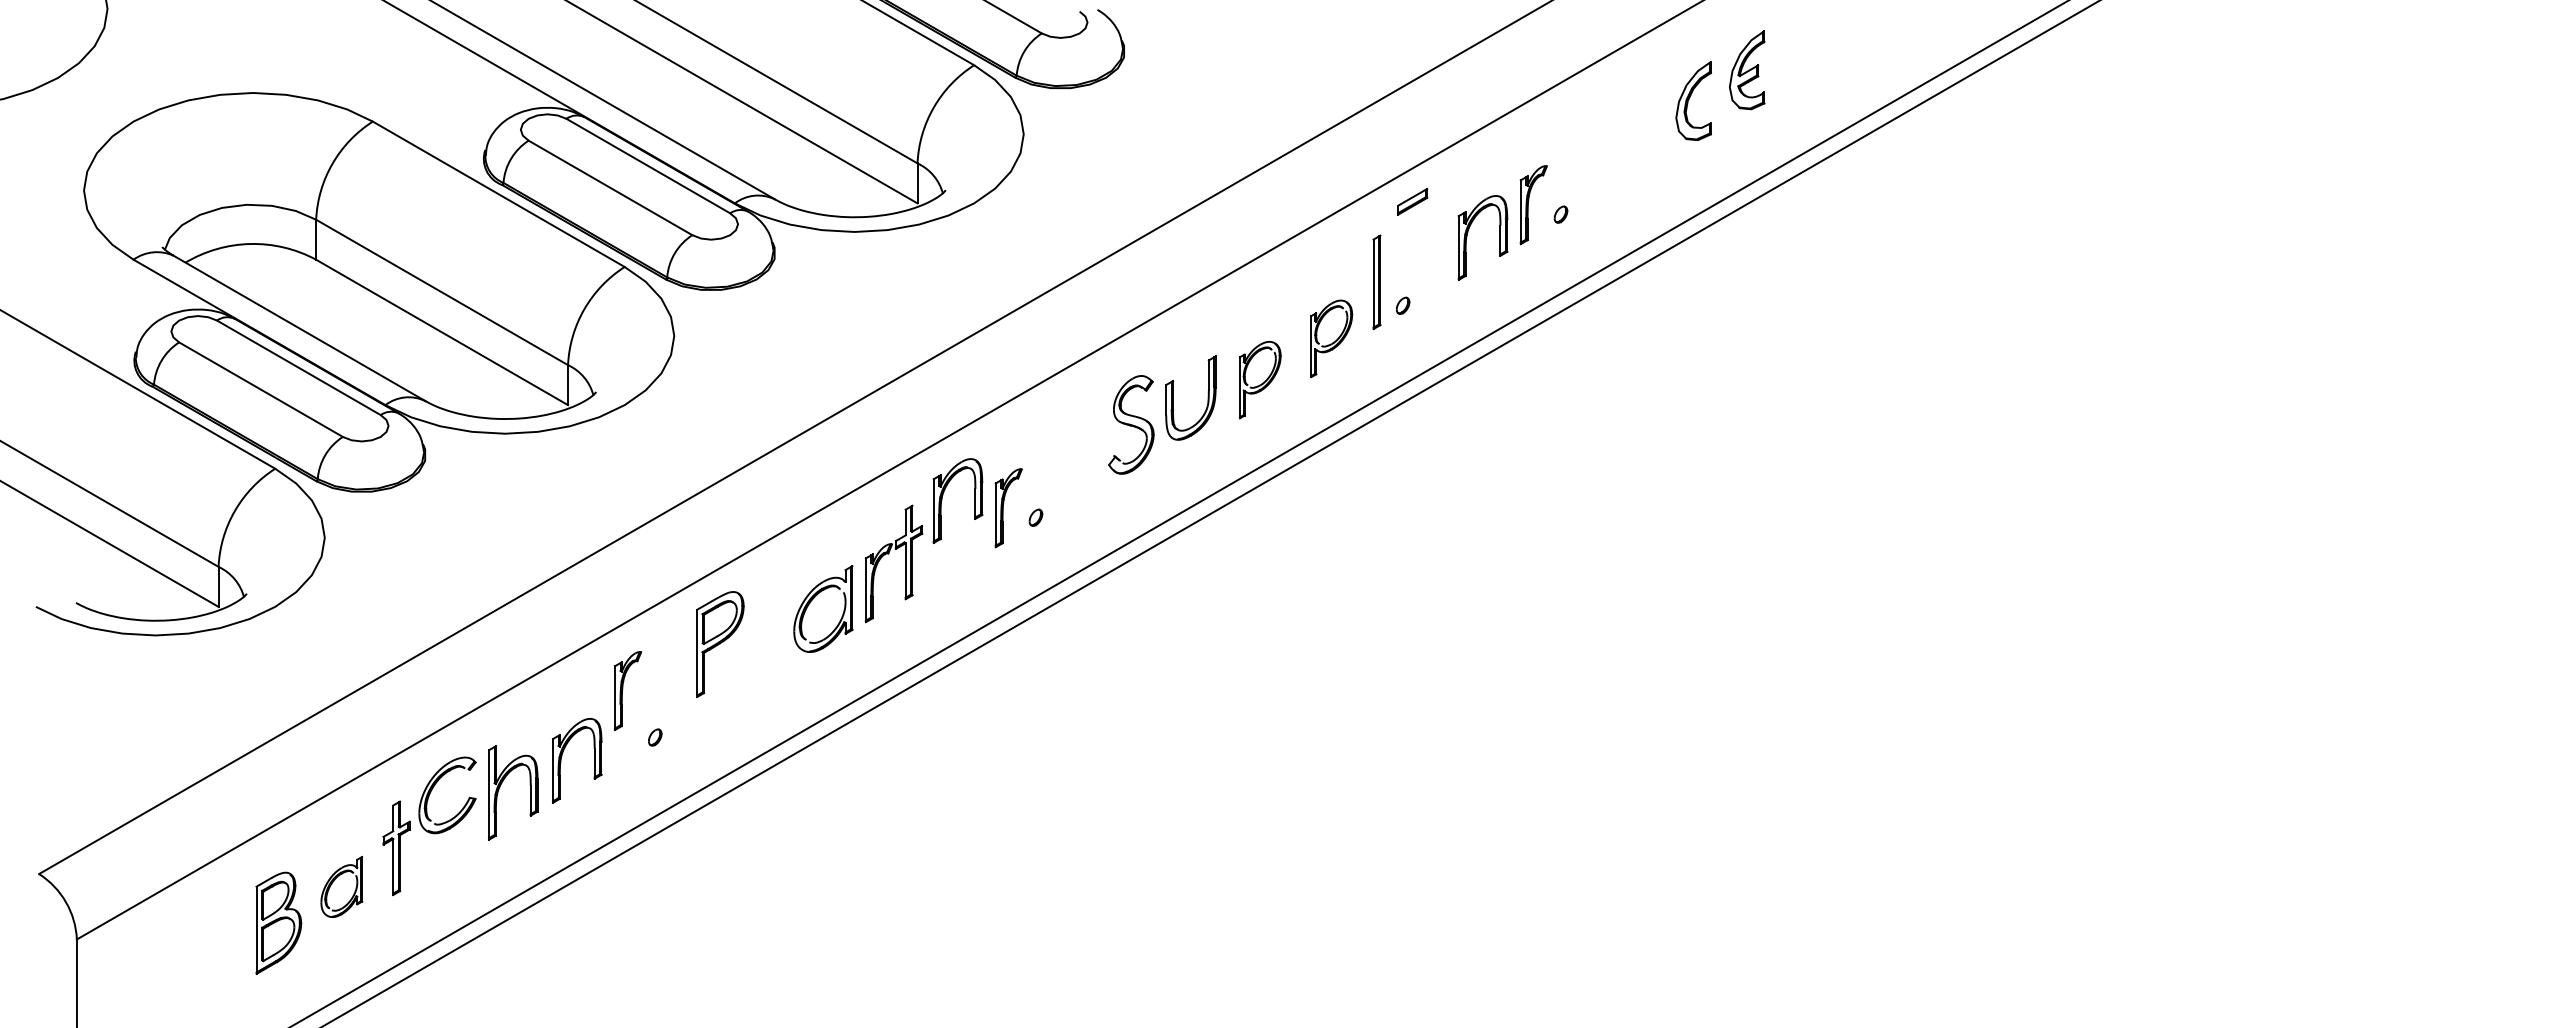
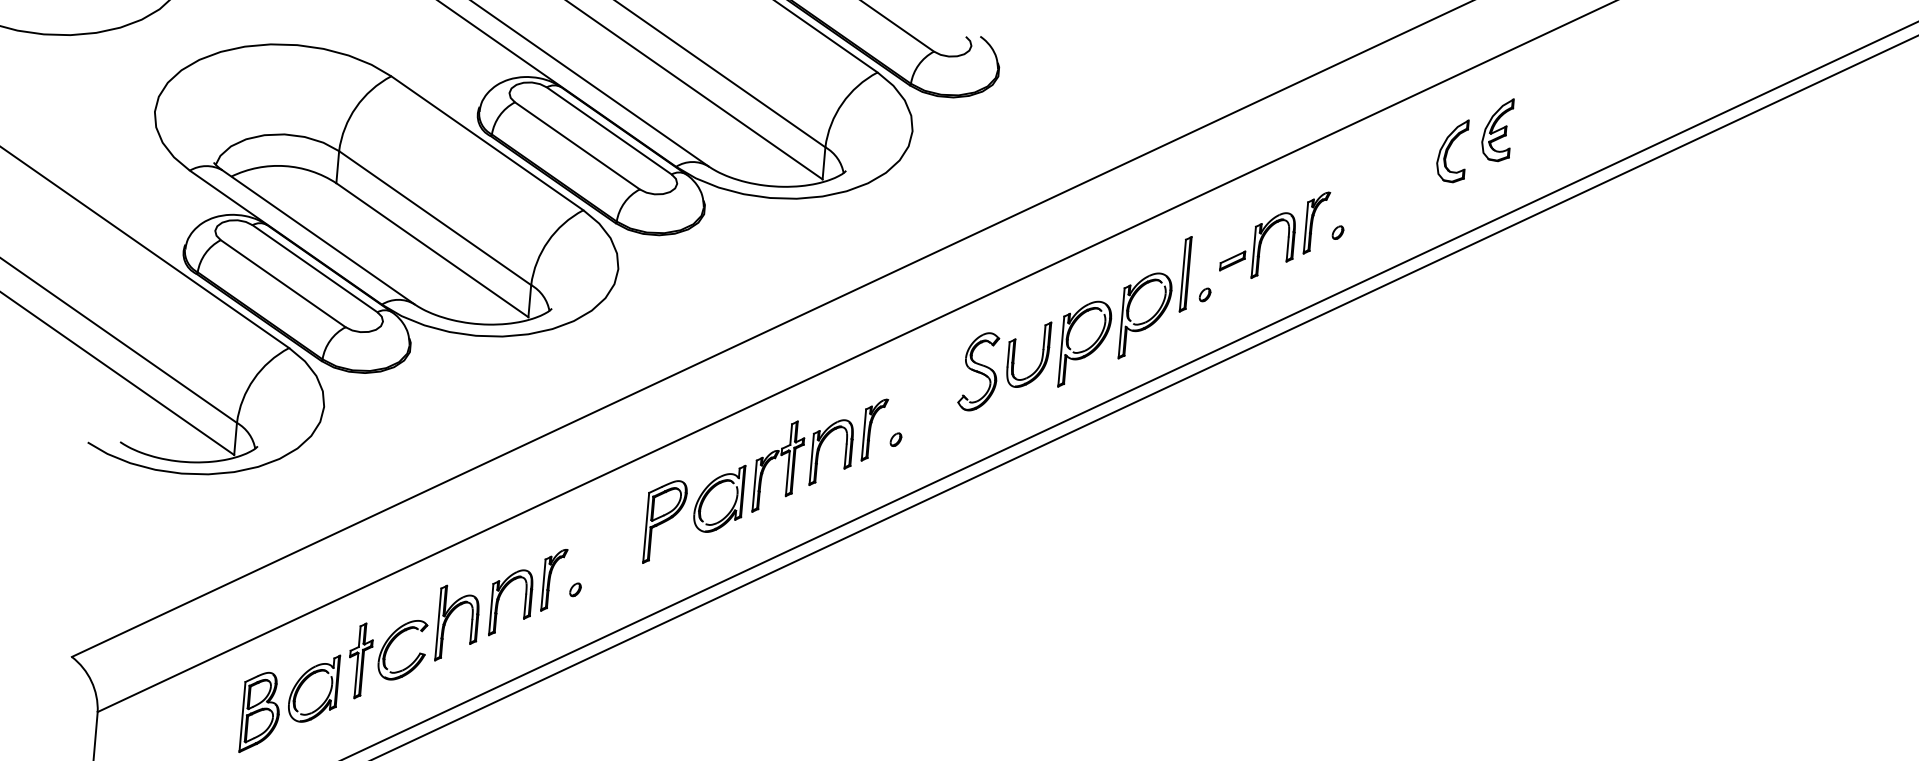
part: (1412, 201) -> (1232, 260), moved
part: (1331, 338) -> (1145, 316), size x1.43
part: (1260, 379) -> (1085, 344), size x1.43
part: (943, 495) -> (820, 447), moved
part: (720, 644) -> (665, 522), moved
part: (628, 690) -> (554, 579), moved
part: (435, 785) -> (393, 641), moved
part: (341, 886) -> (313, 687), size x1.43

